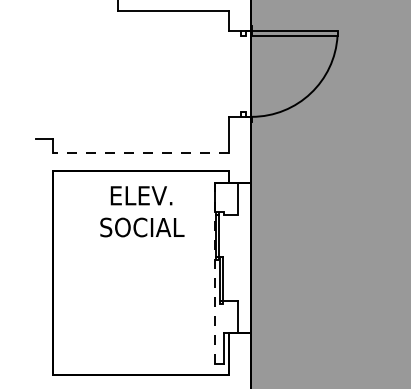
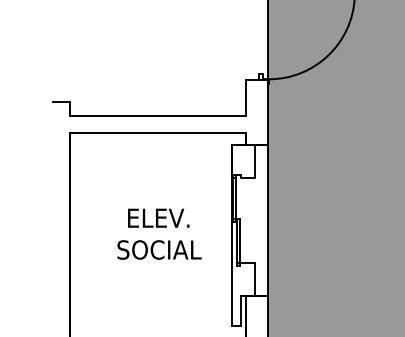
line: (140, 153) -> (157, 115), dashed -> solid
text: (142, 211) -> (159, 233), moved
line: (214, 272) -> (231, 234), dashed -> solid

